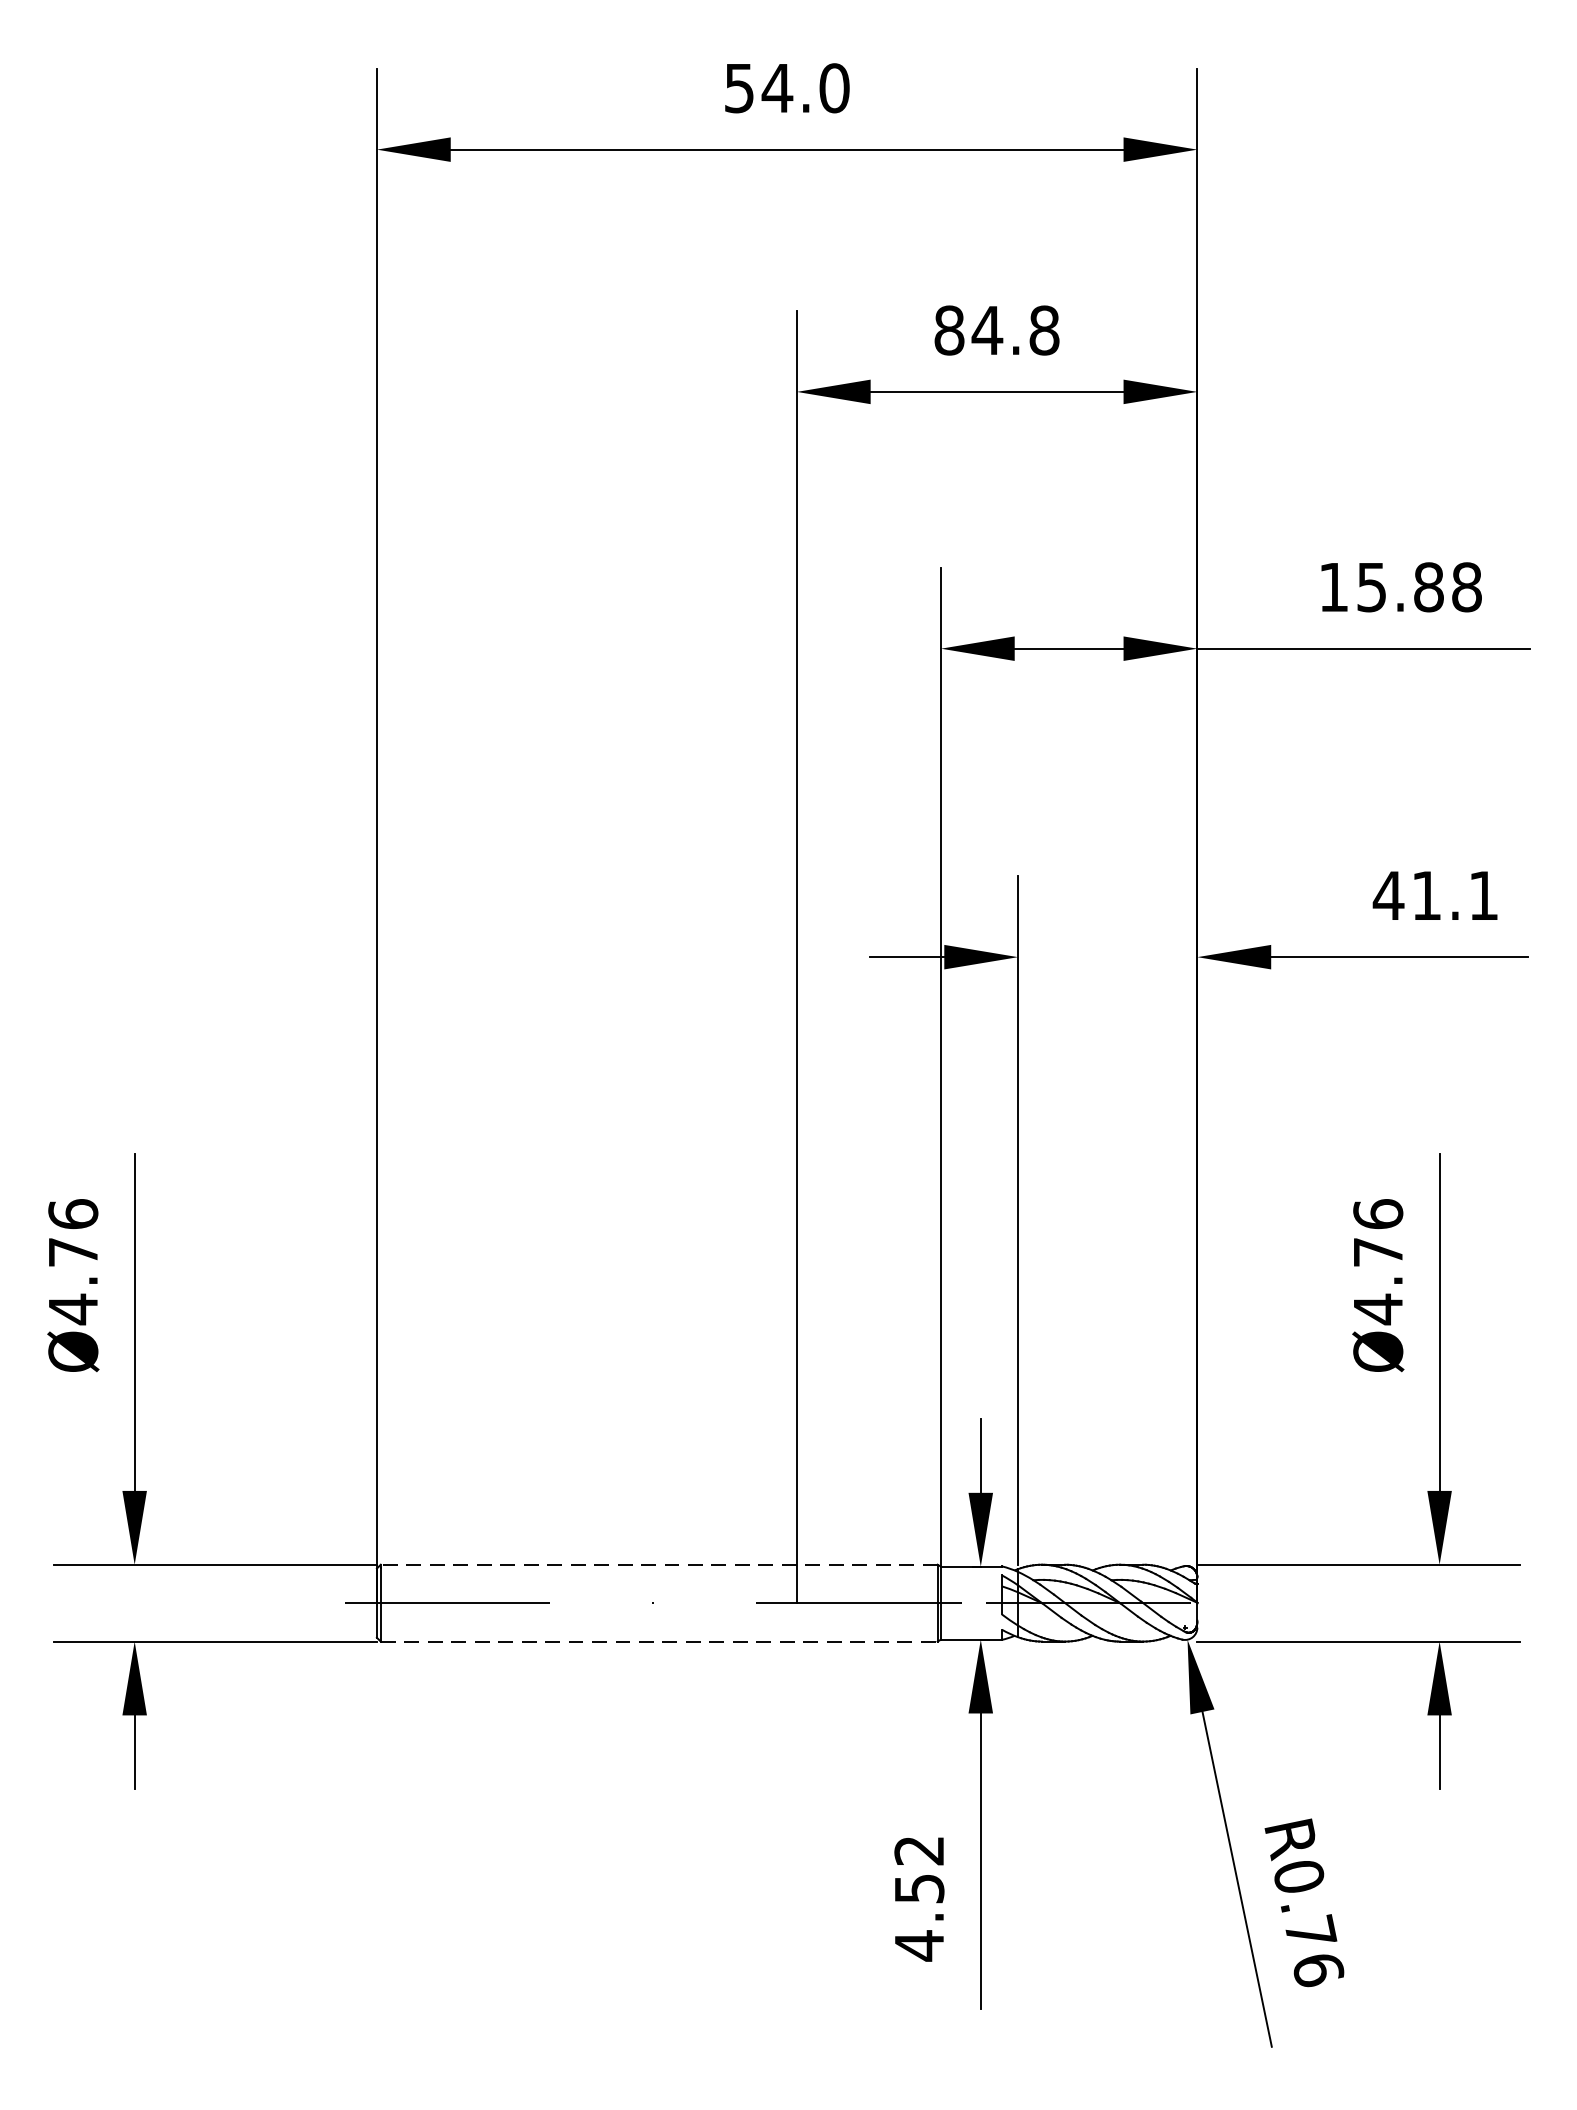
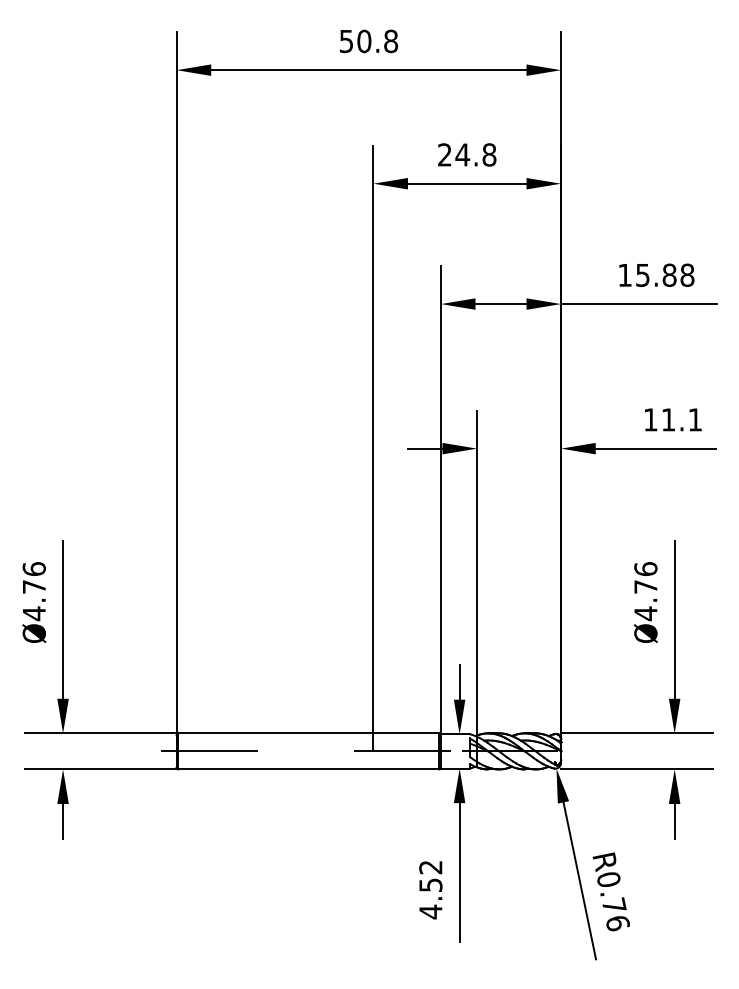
text: (805, 88) -> (377, 41), 54.0 -> 50.8
text: (948, 329) -> (444, 154), 84.8 -> 24.8
text: (1388, 894) -> (650, 419), 41.1 -> 11.1
line: (658, 1564) -> (308, 733), dashed -> solid
line: (660, 1641) -> (309, 769), dashed -> solid

